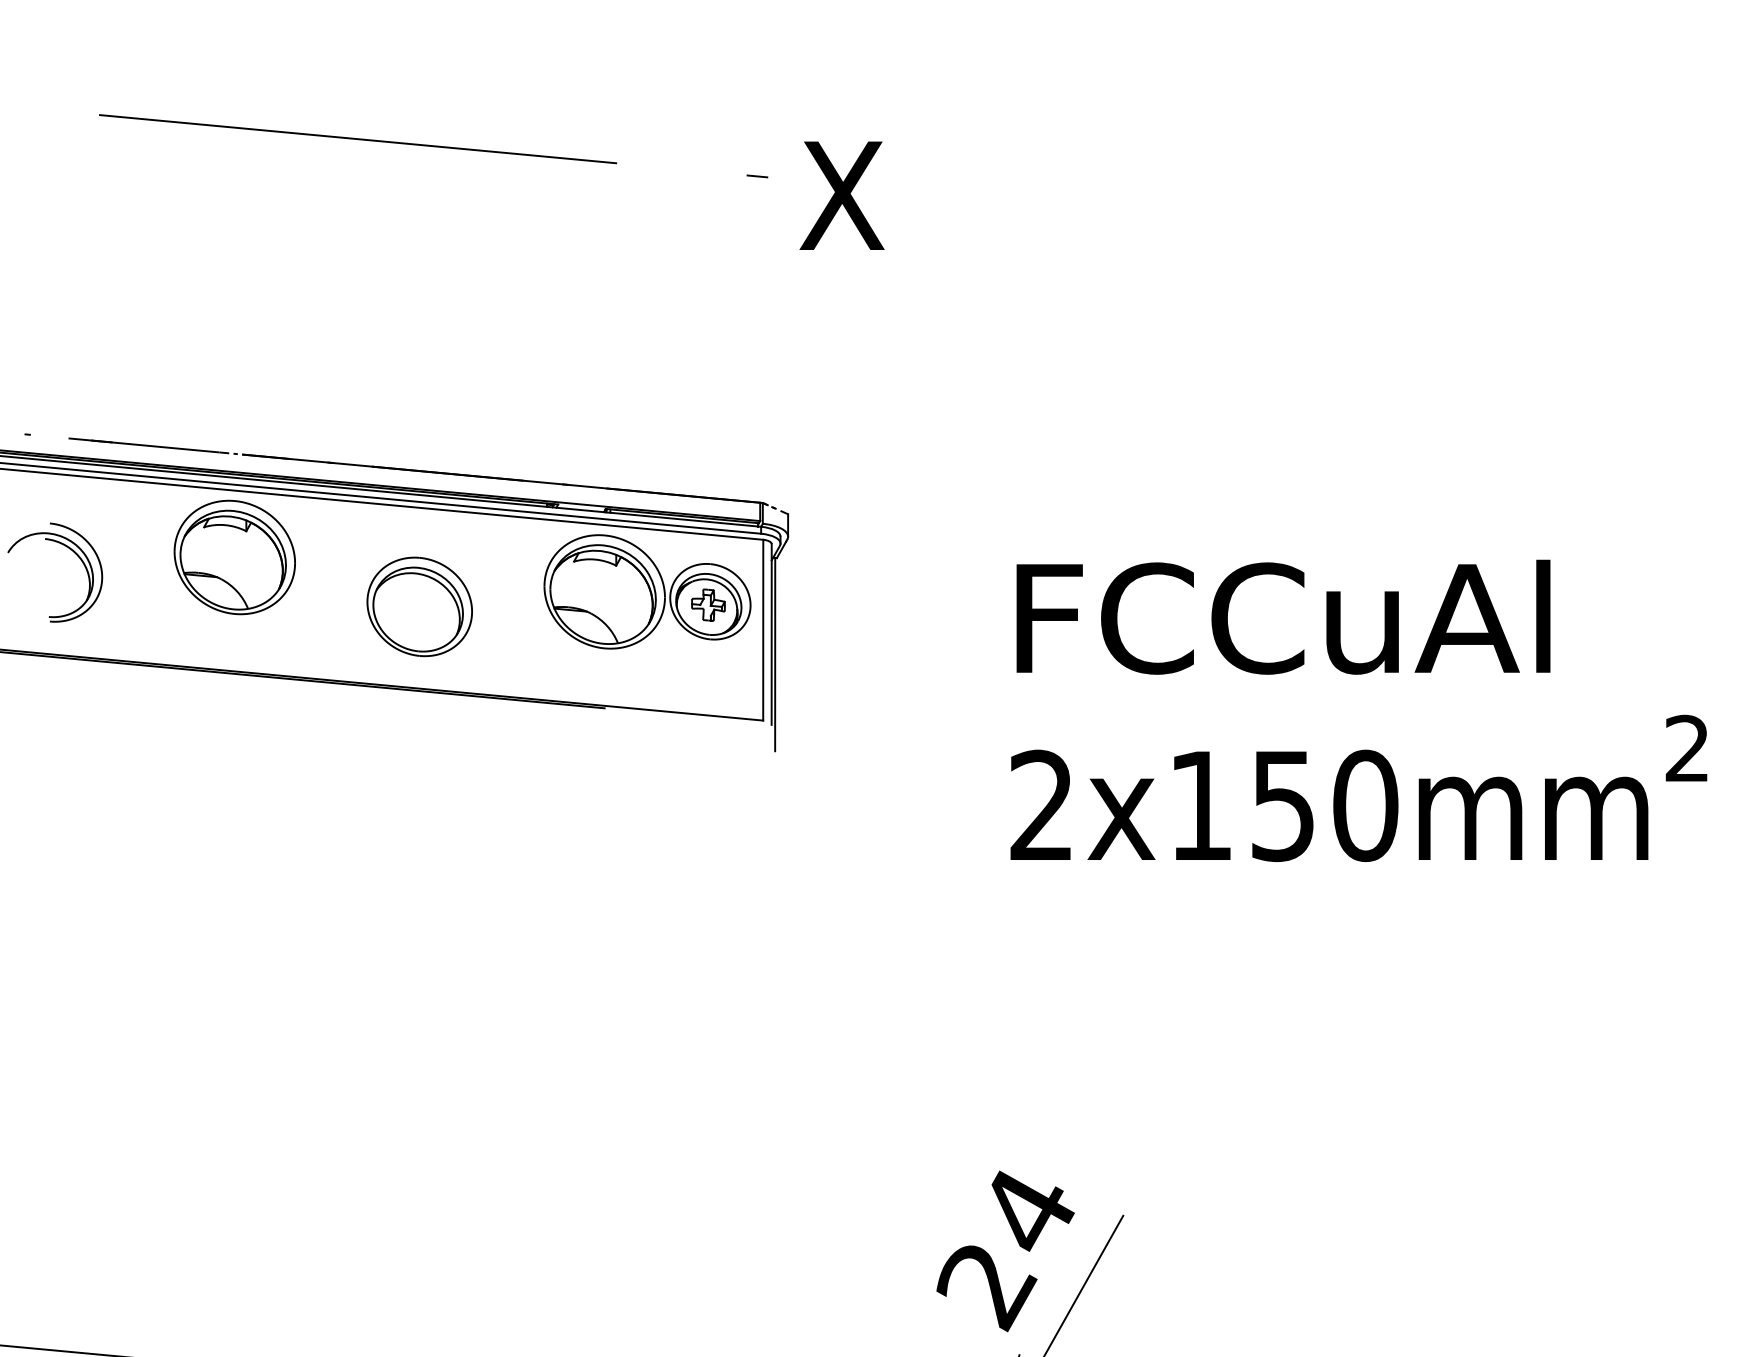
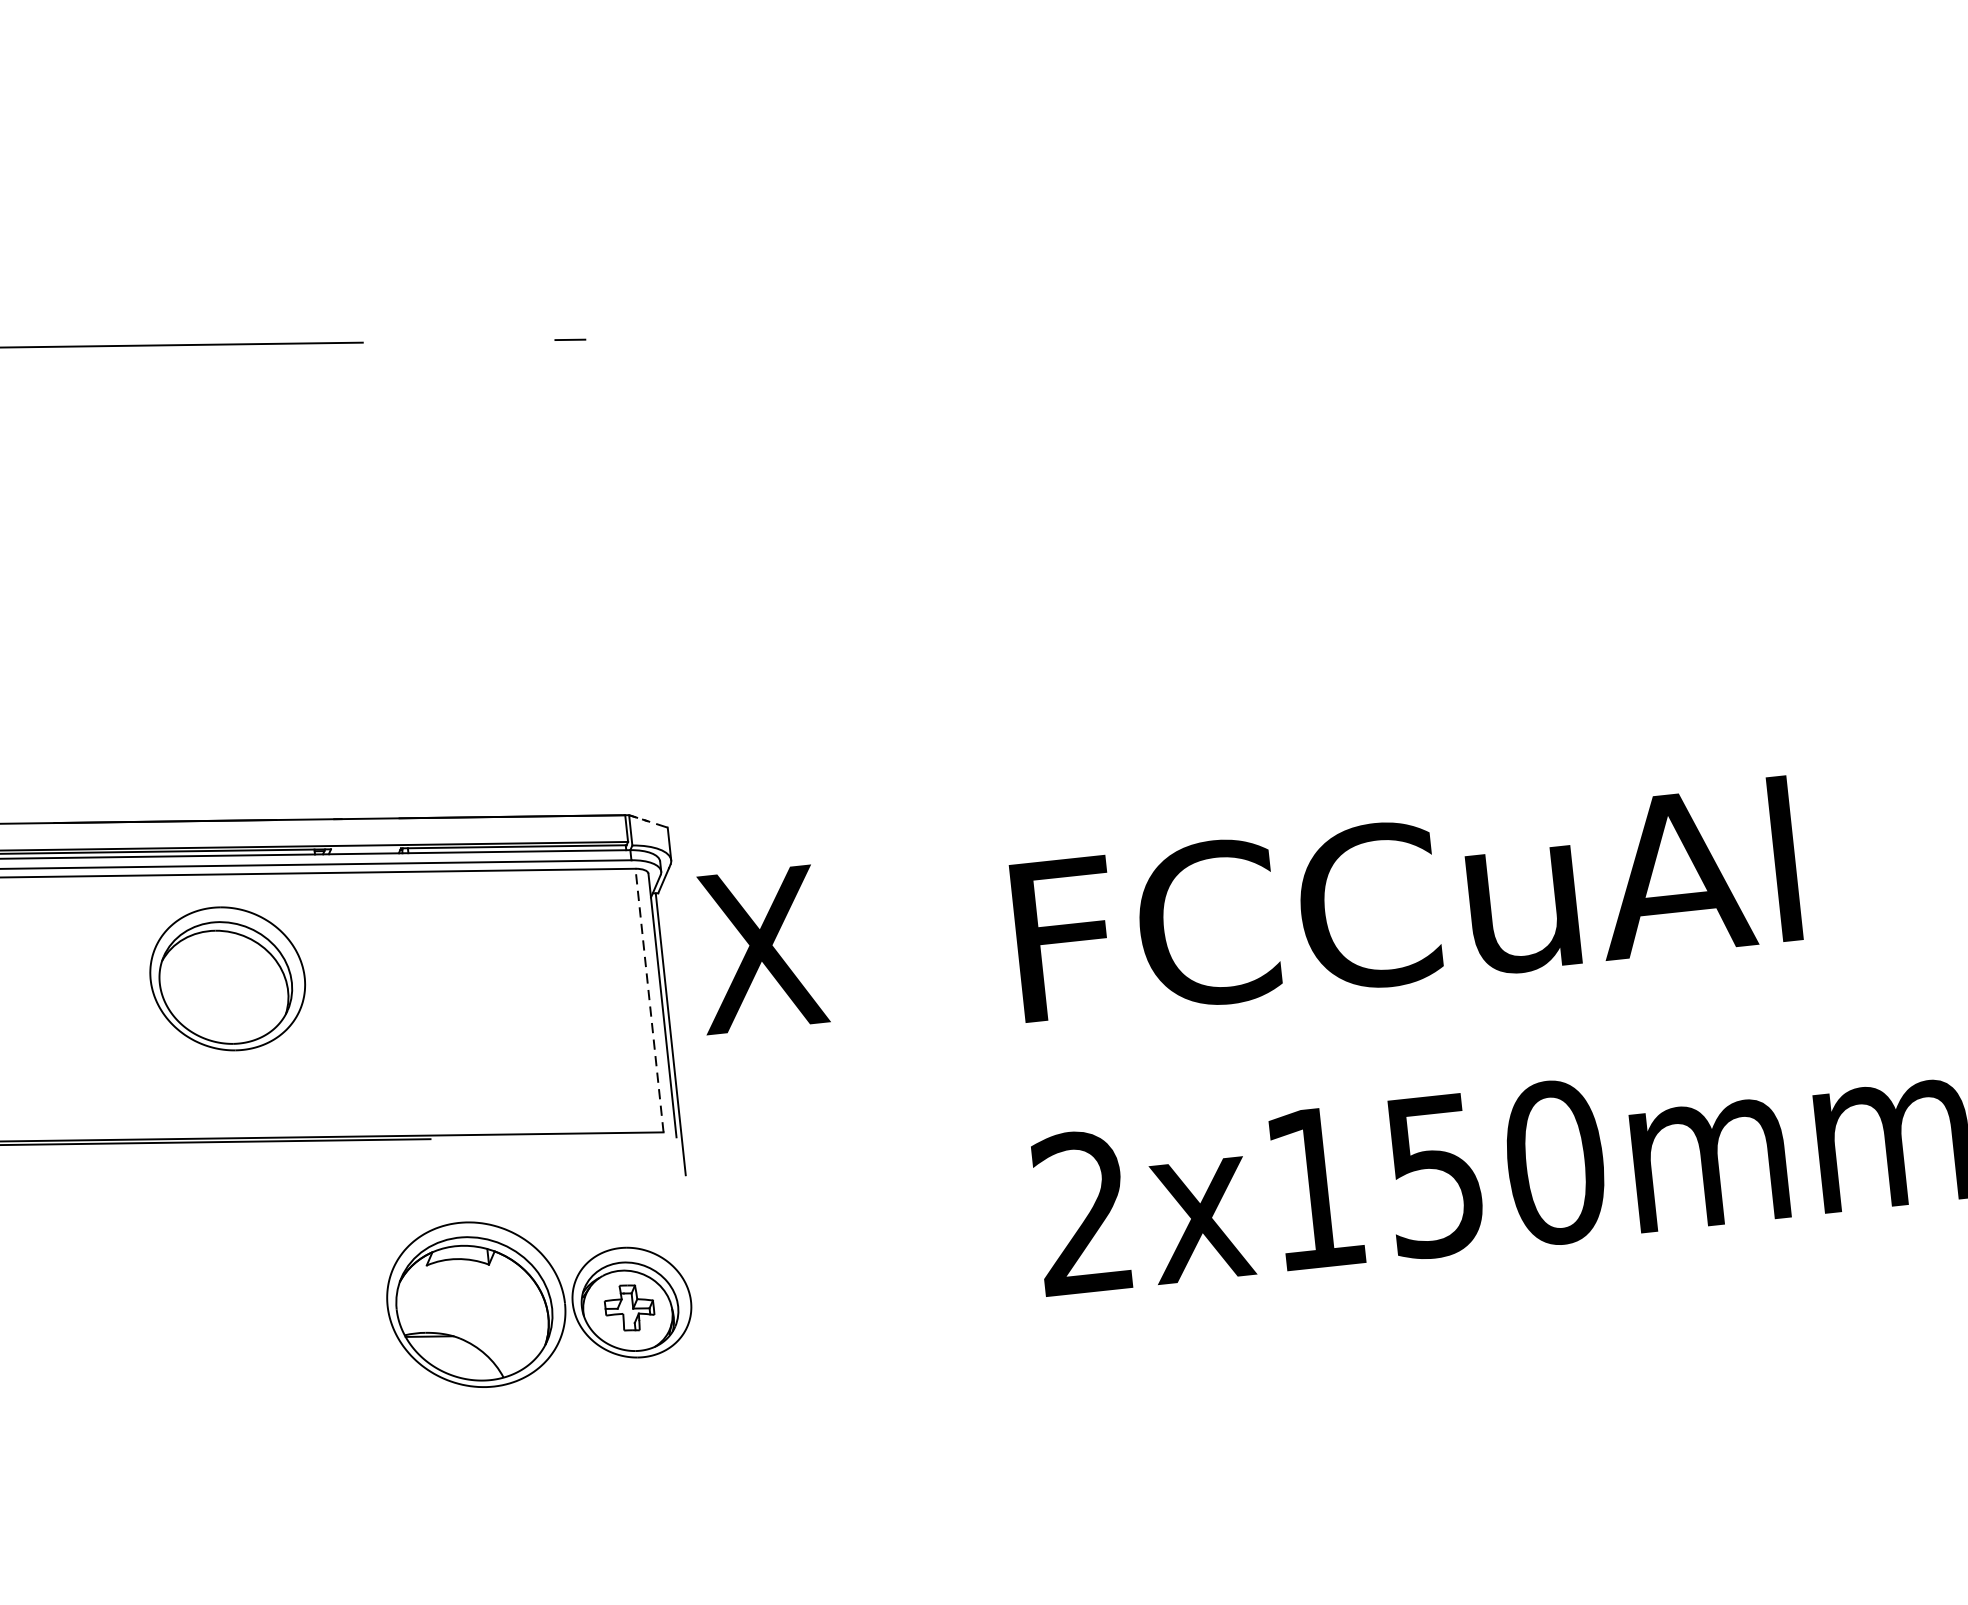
text: (841, 195) -> (759, 949), moved
part: (647, 591) -> (538, 1297), moved
part: (419, 606) -> (227, 978), moved
line: (763, 629) -> (649, 999), solid -> dashed

